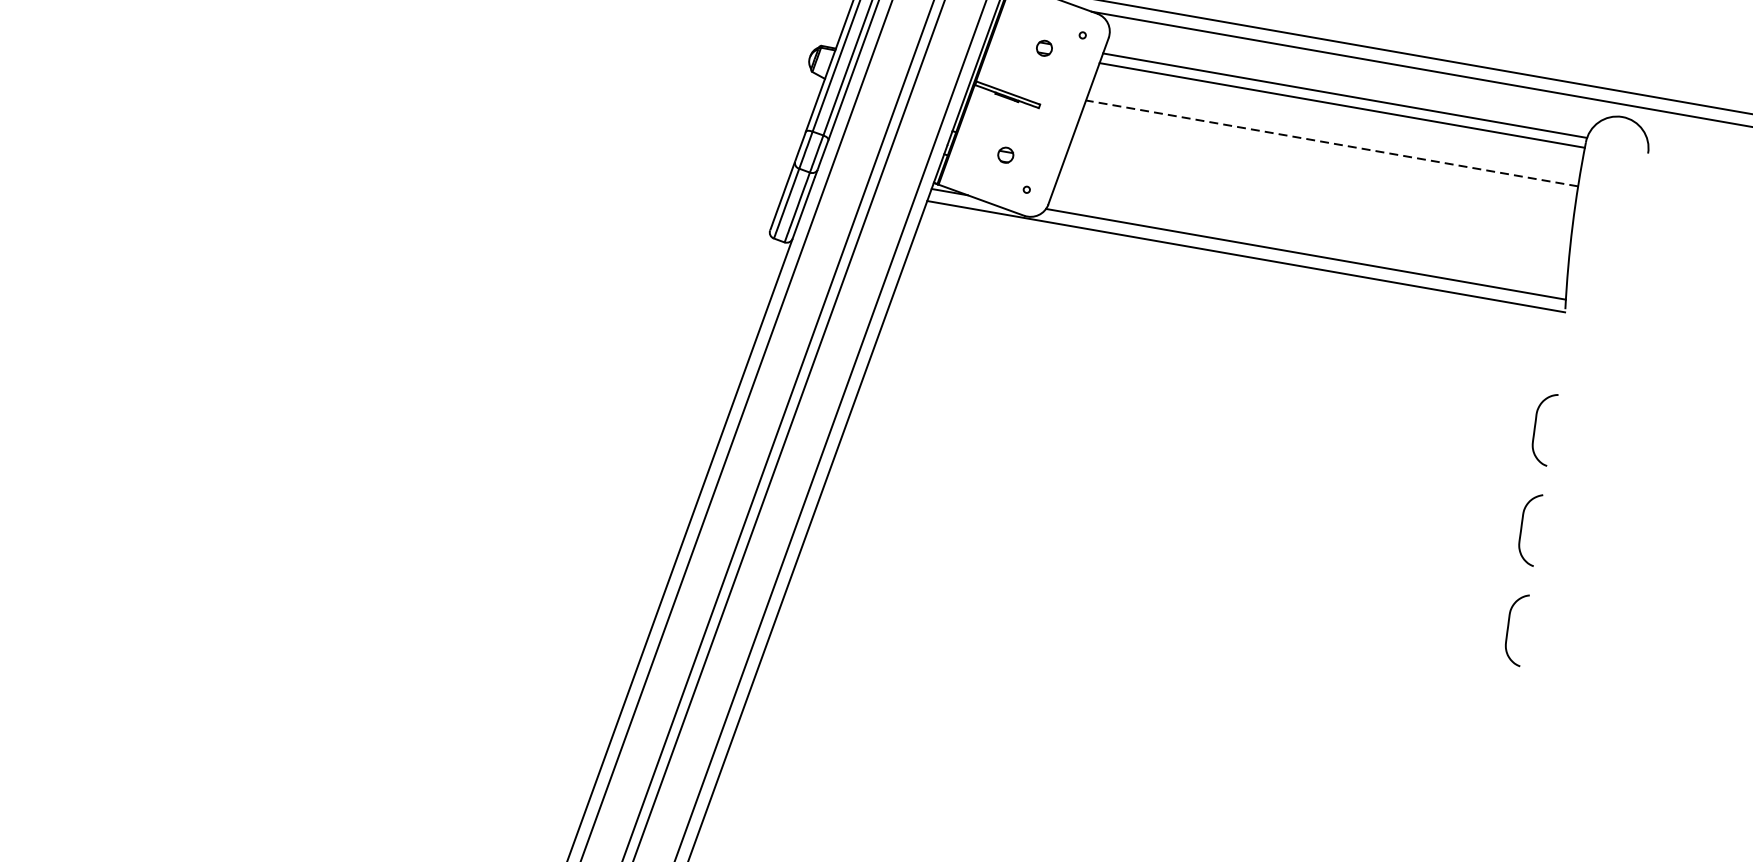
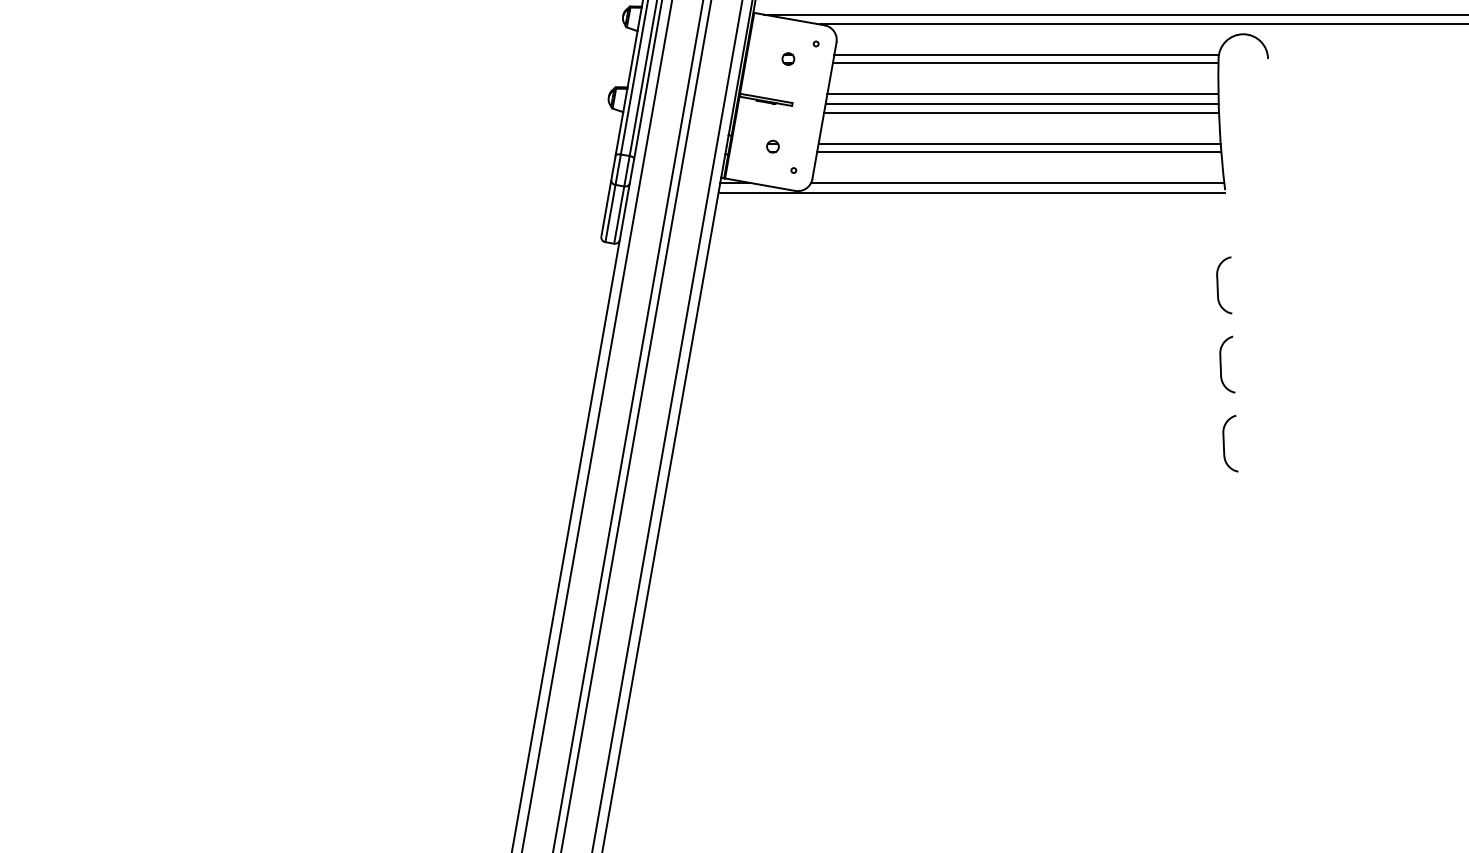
line: (1331, 143) -> (1022, 93), dashed -> solid
line: (1328, 155) -> (1021, 103), added
line: (1325, 168) -> (1021, 113), added
line: (1316, 206) -> (1019, 144), added
line: (1314, 216) -> (1019, 152), added

